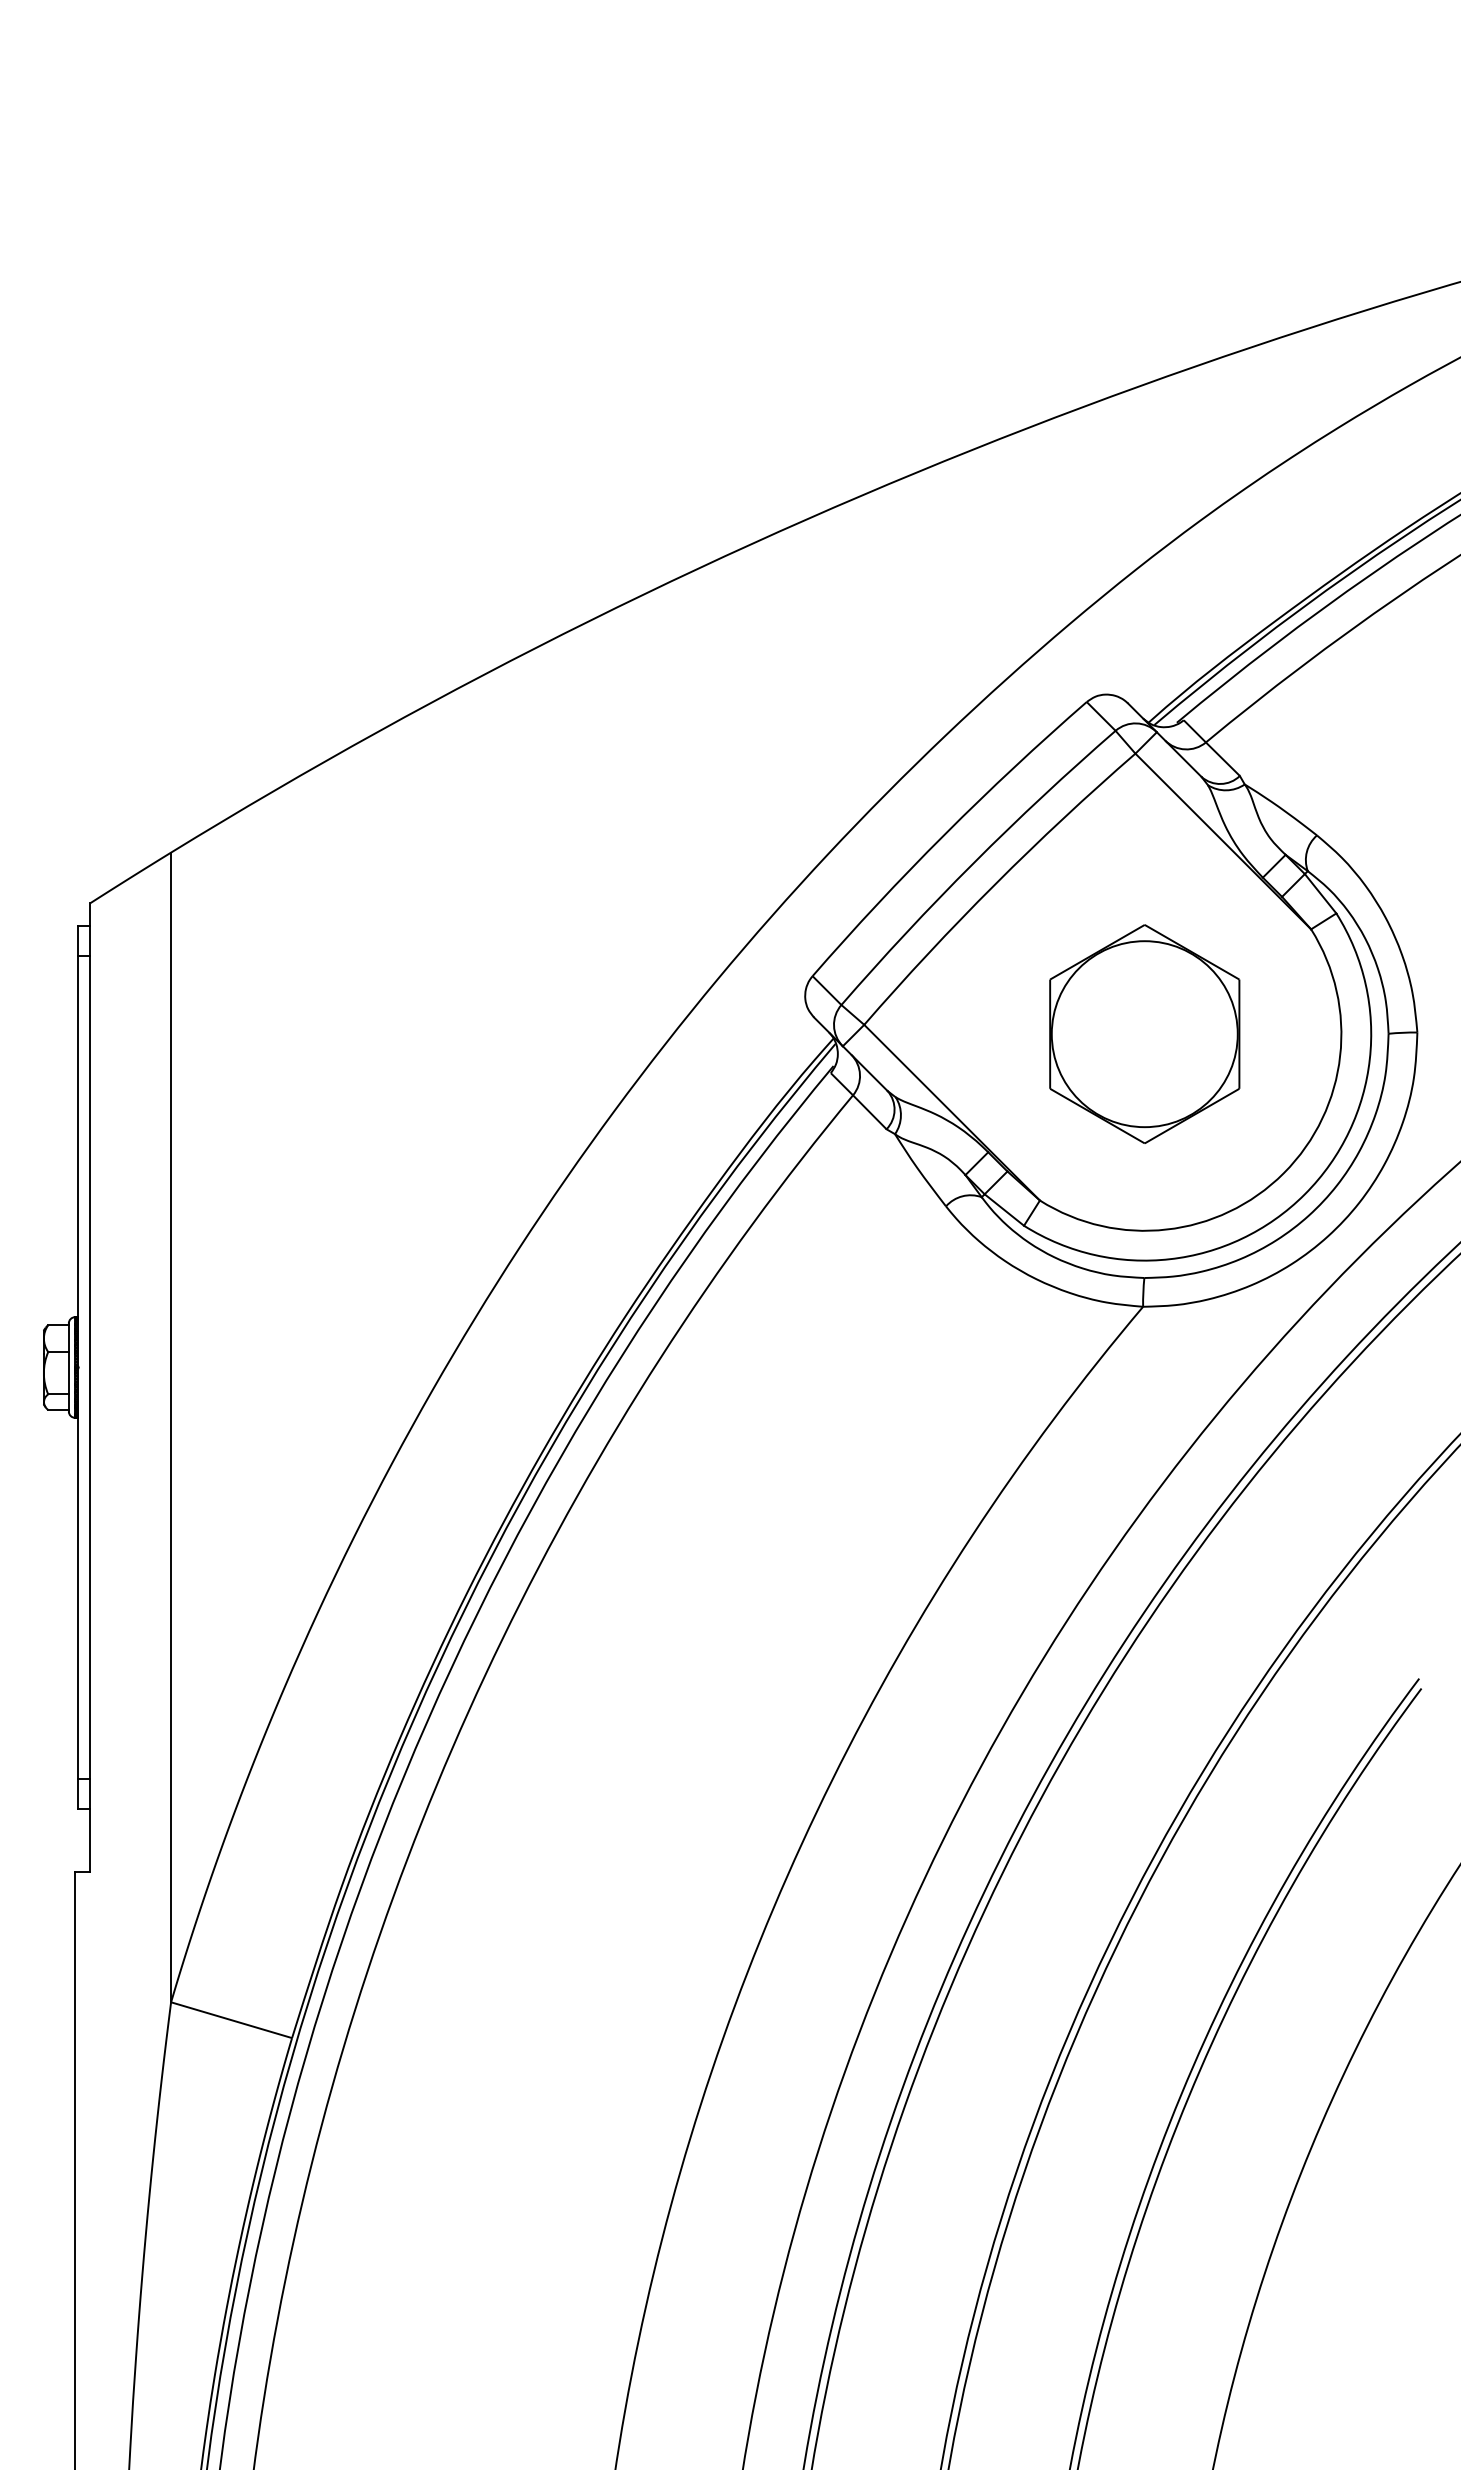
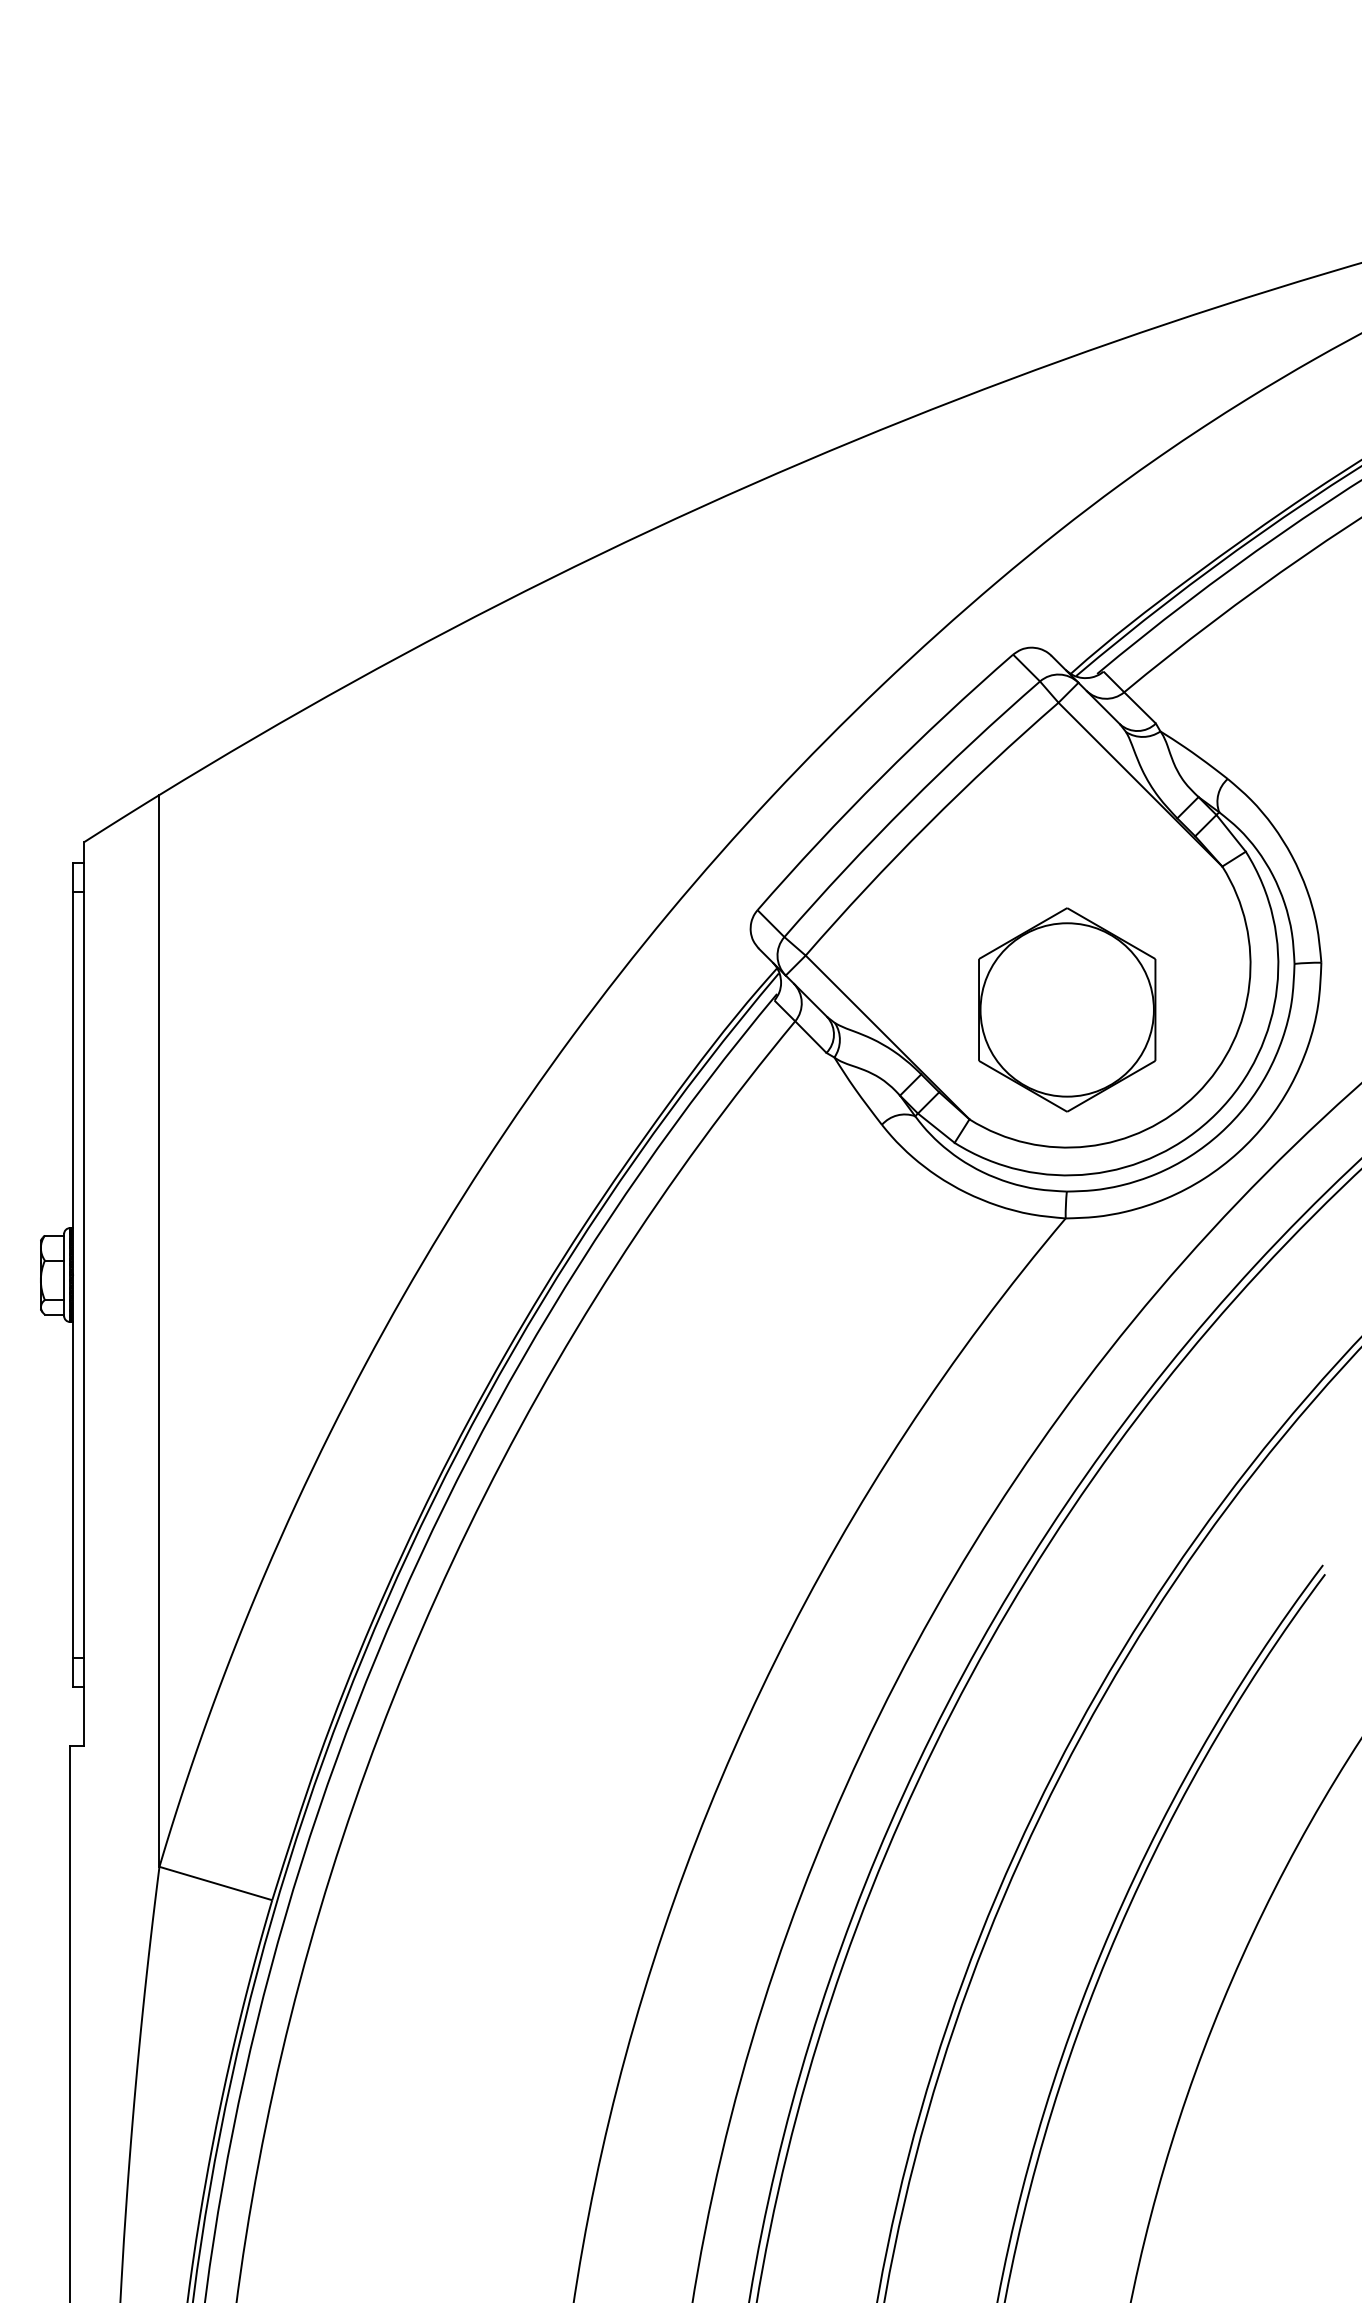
part: (1144, 1033) -> (1066, 1009), moved

